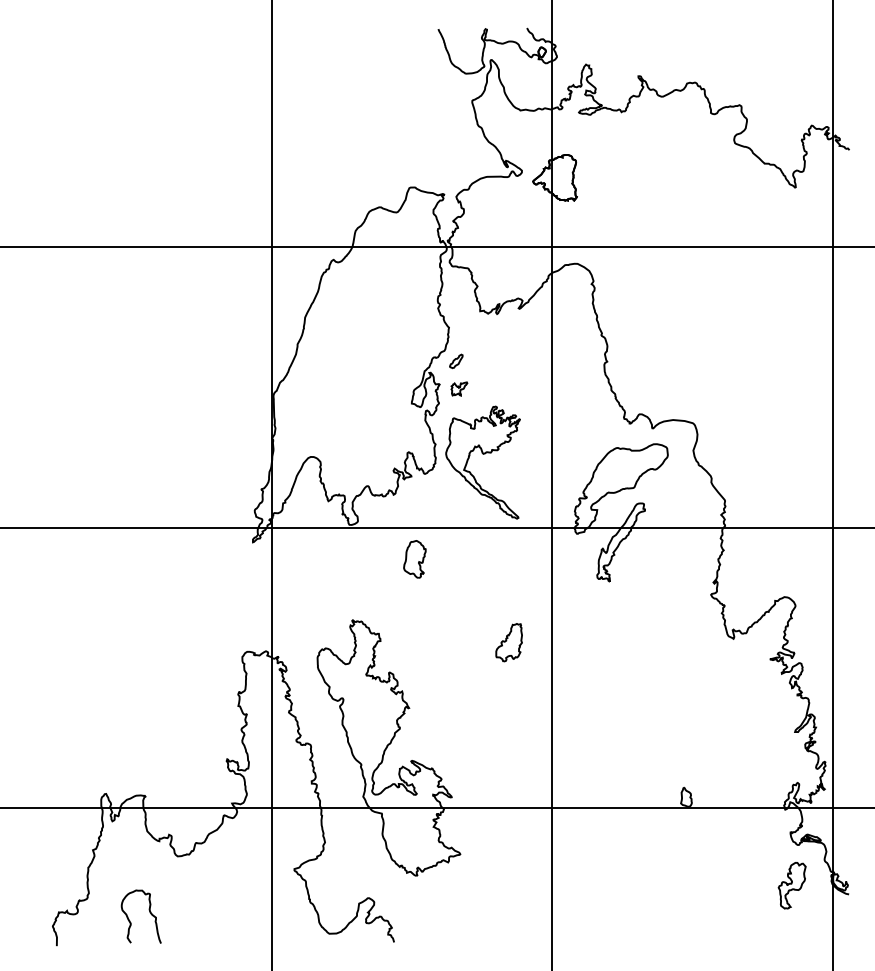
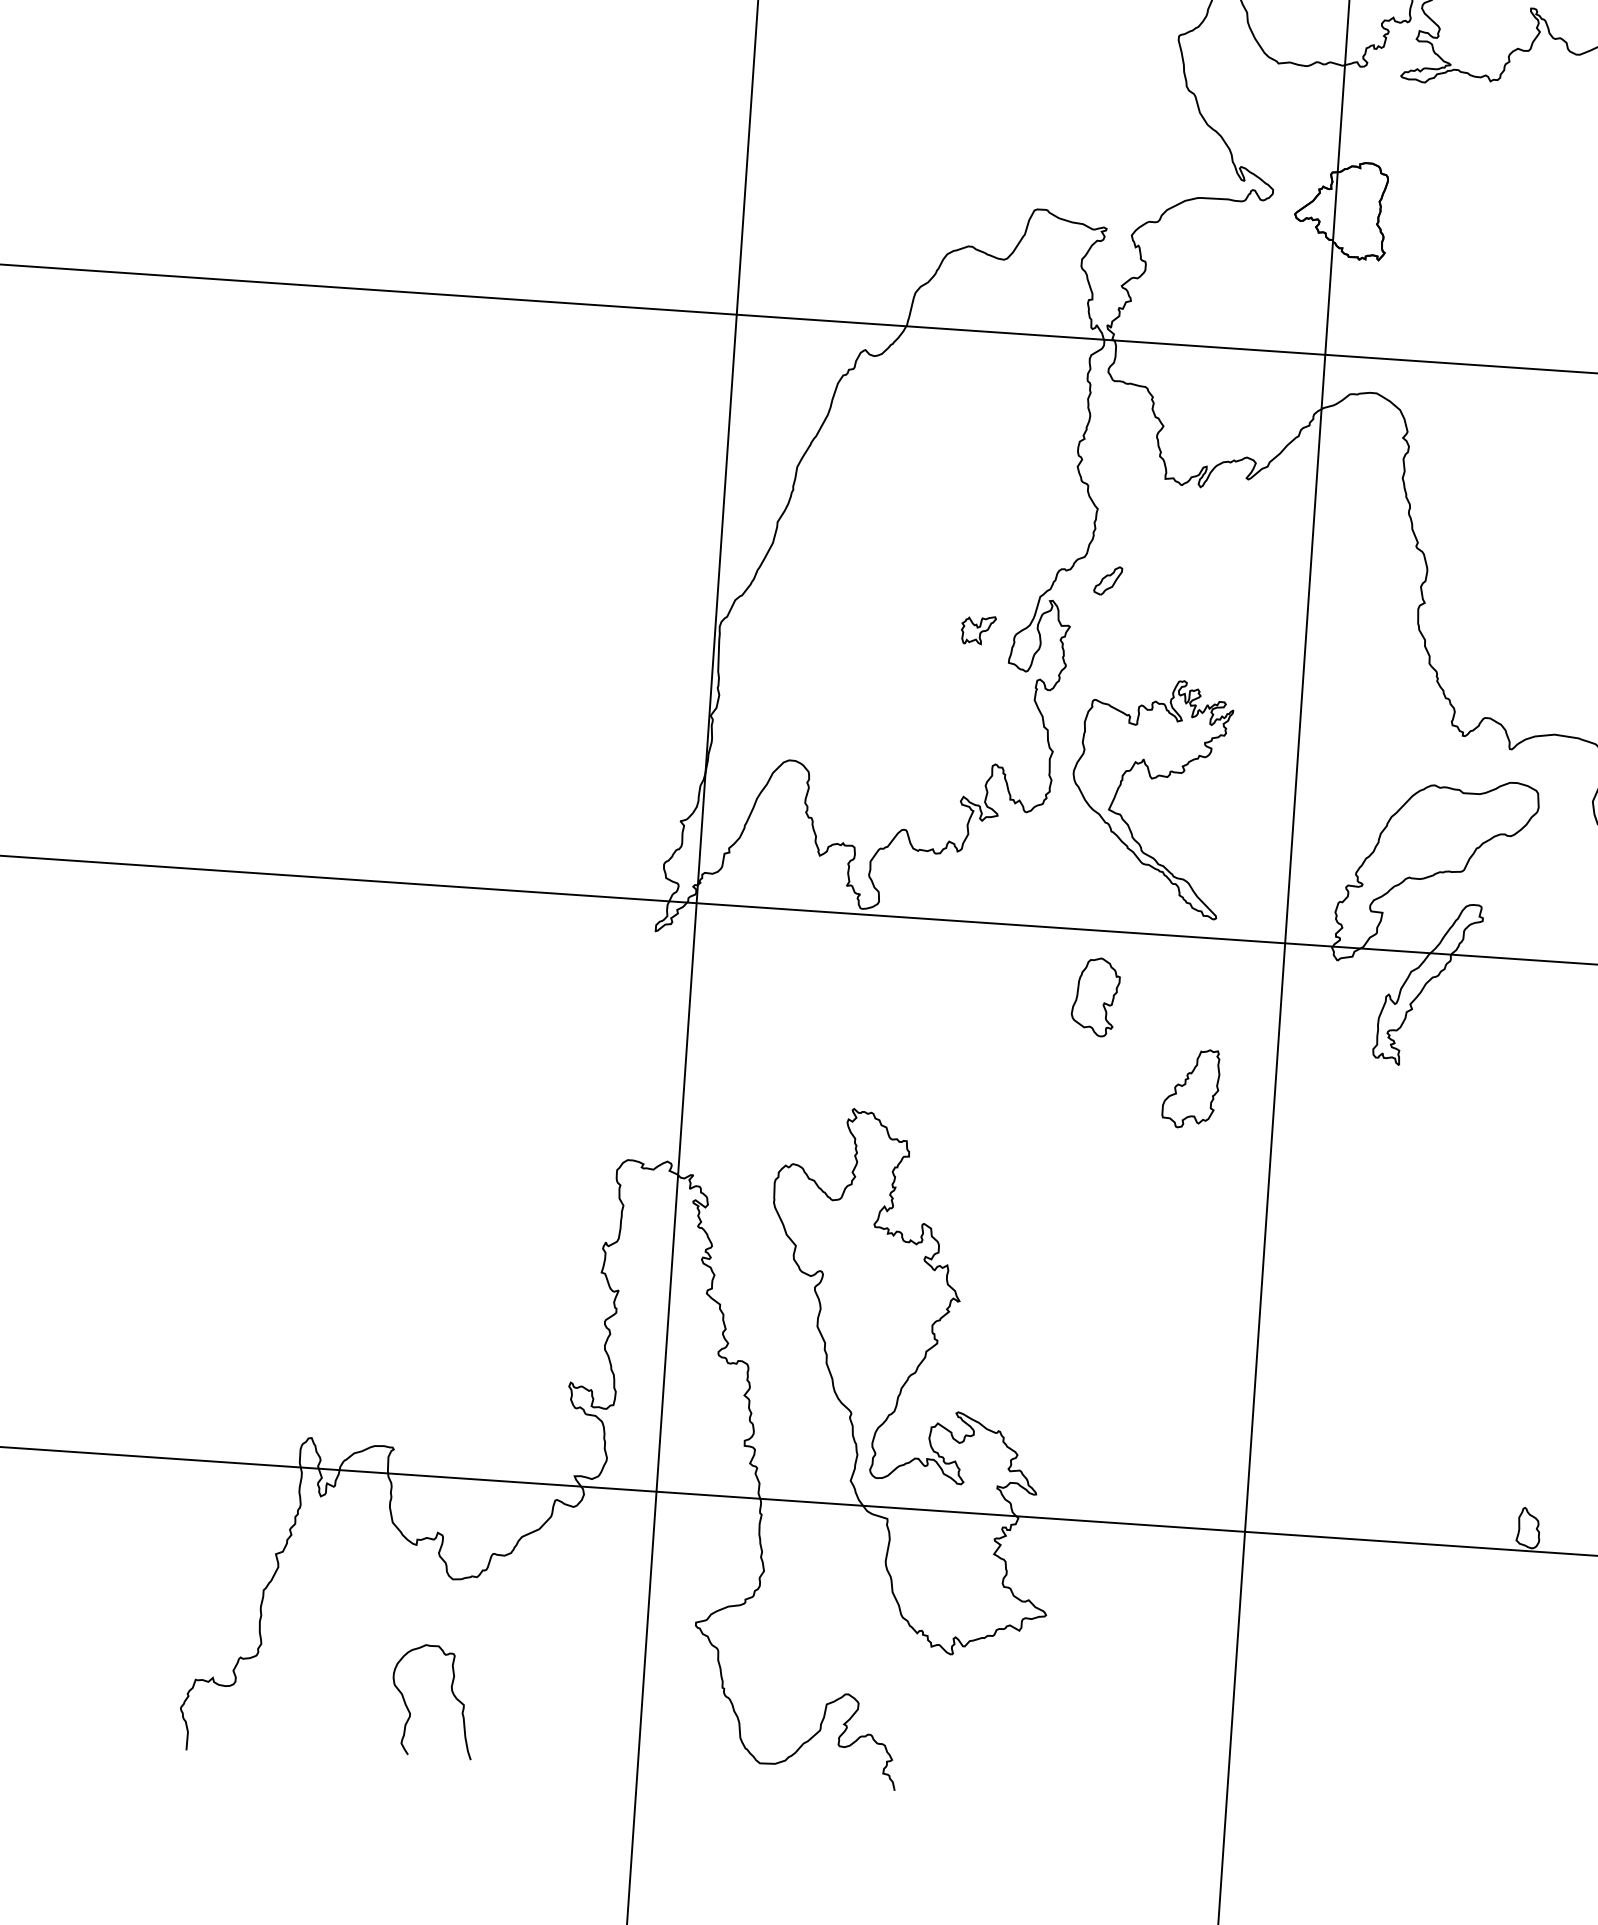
part: (459, 388) -> (978, 628), moved
part: (414, 559) -> (1094, 997), moved
part: (508, 642) -> (1189, 1088), moved
curve: (149, 912) -> (450, 1693), moved

